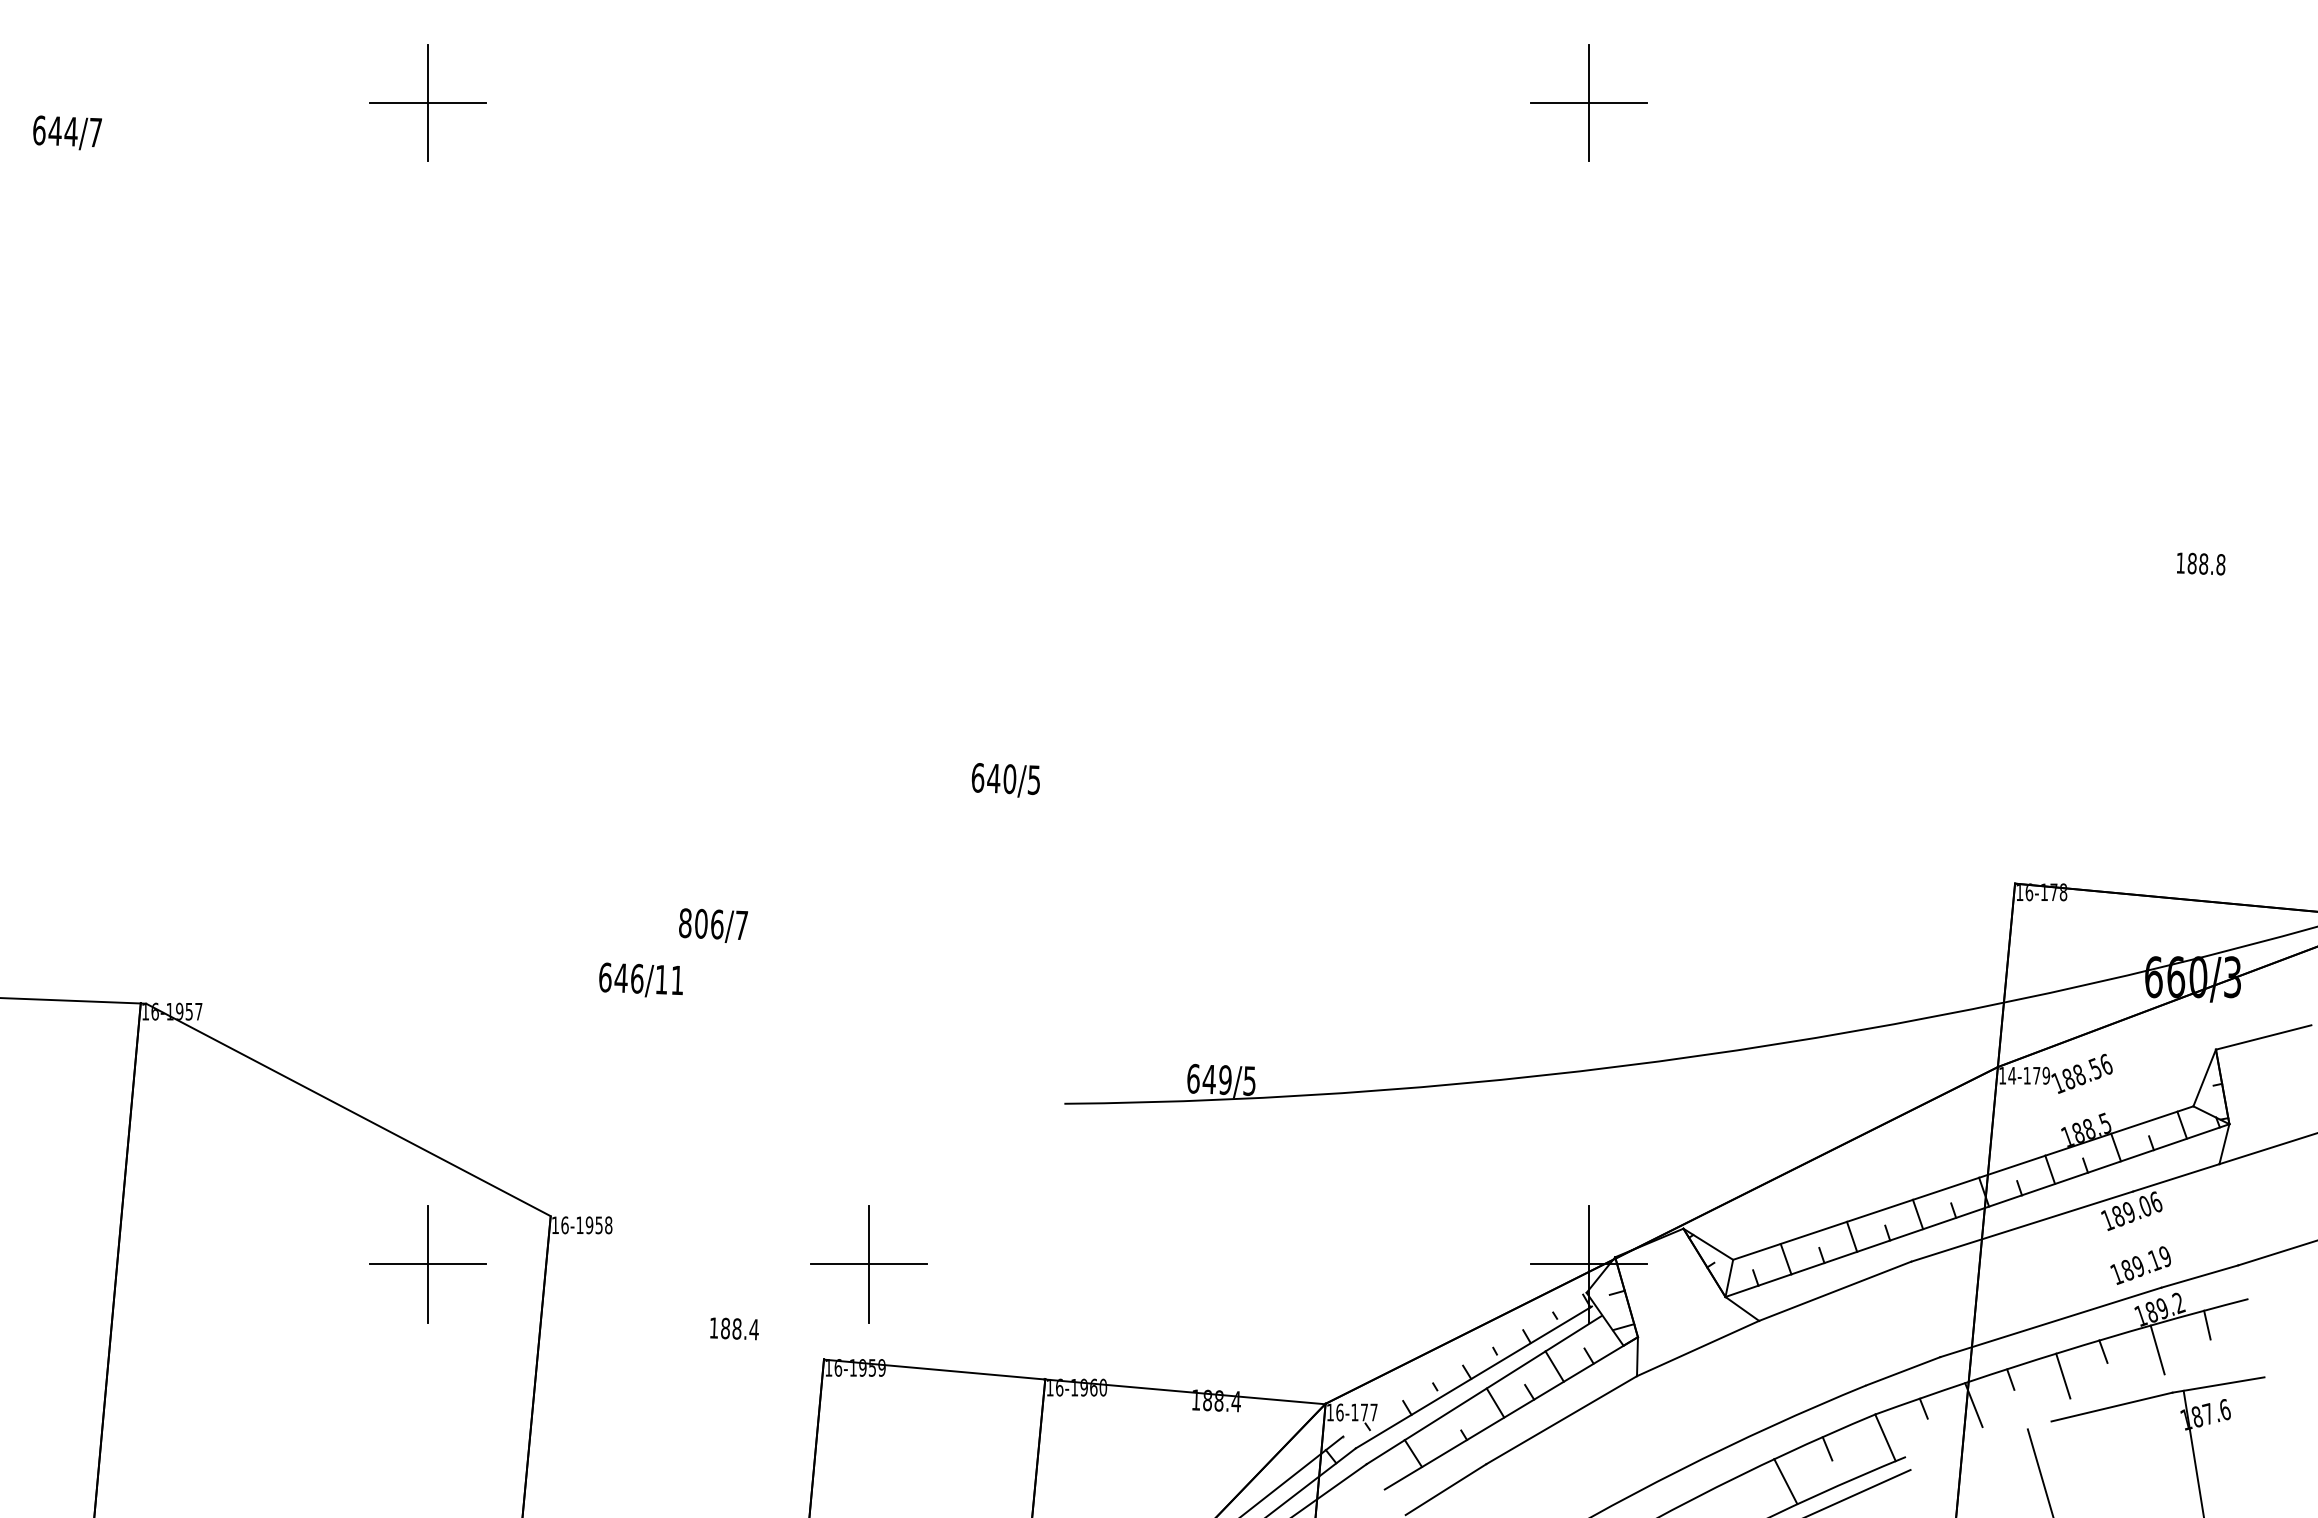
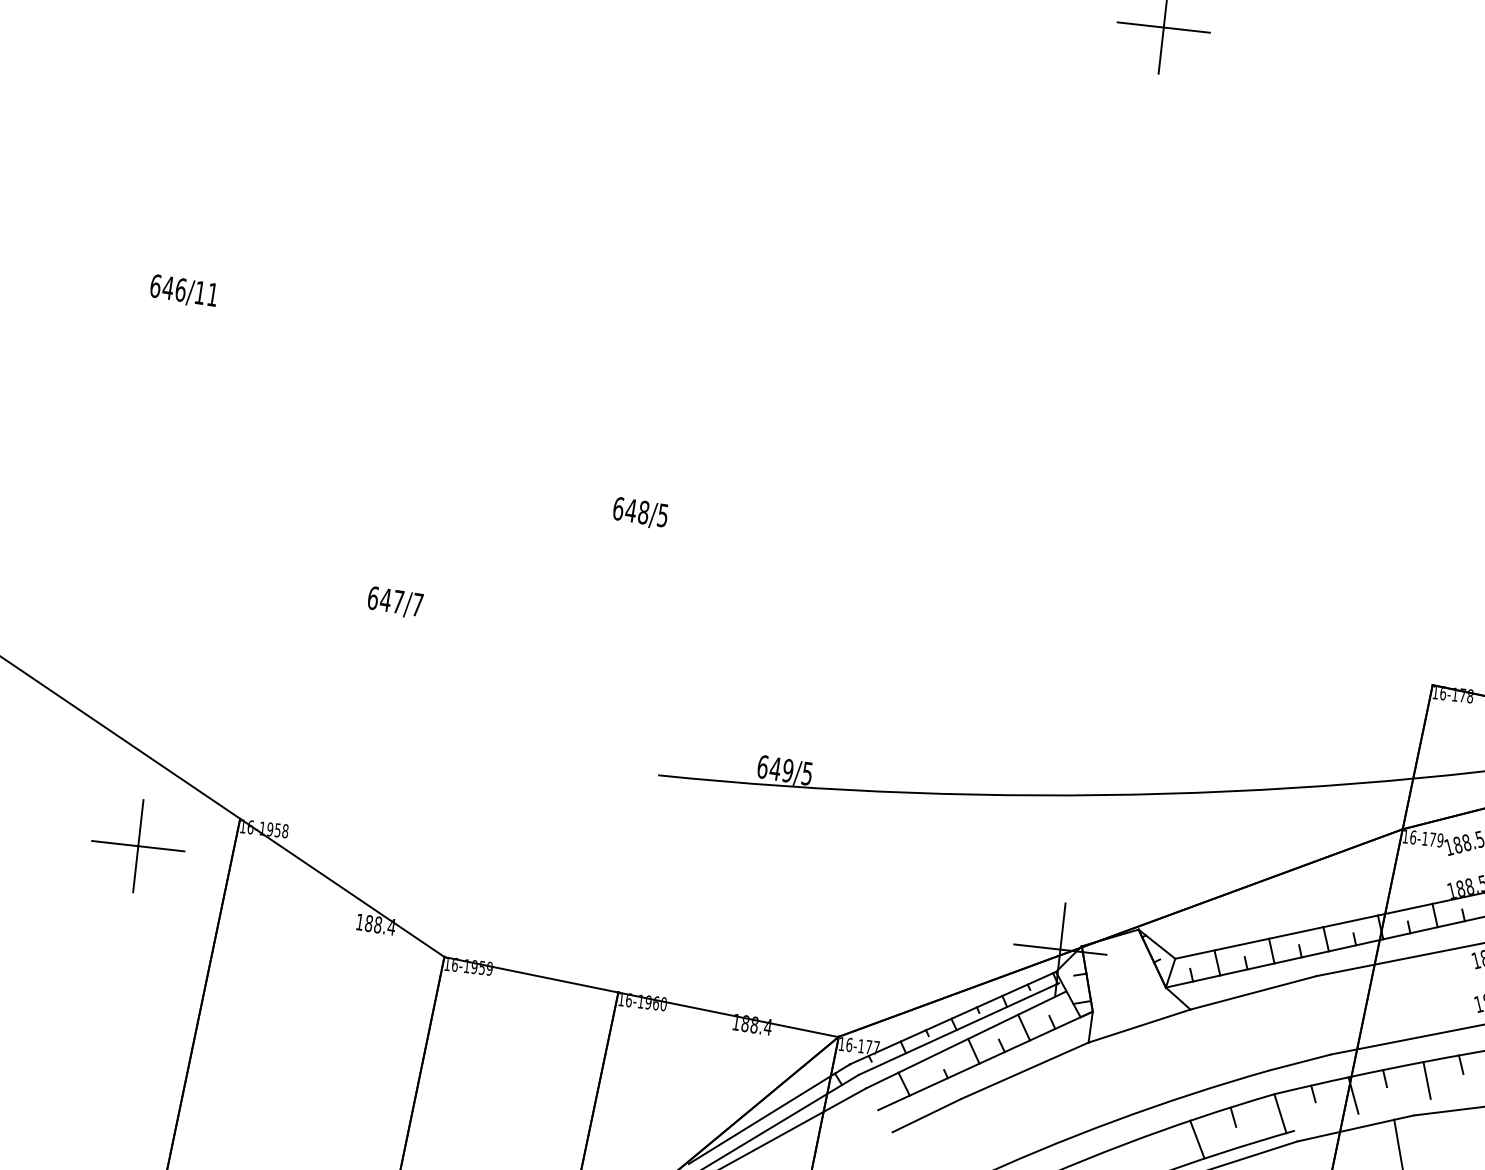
text: (1009, 778) -> (643, 512), 640/5 -> 648/5
text: (701, 923) -> (386, 599), 806/7 -> 647/7
text: (640, 979) -> (183, 290), moved
text: (2012, 1075) -> (1413, 837), 14-179 -> 16-179
part: (868, 1264) -> (488, 885), removed
line: (687, 1287) -> (342, 887), added
line: (1464, 1364) -> (952, 1017), added
line: (1980, 1445) -> (1355, 1128), added

